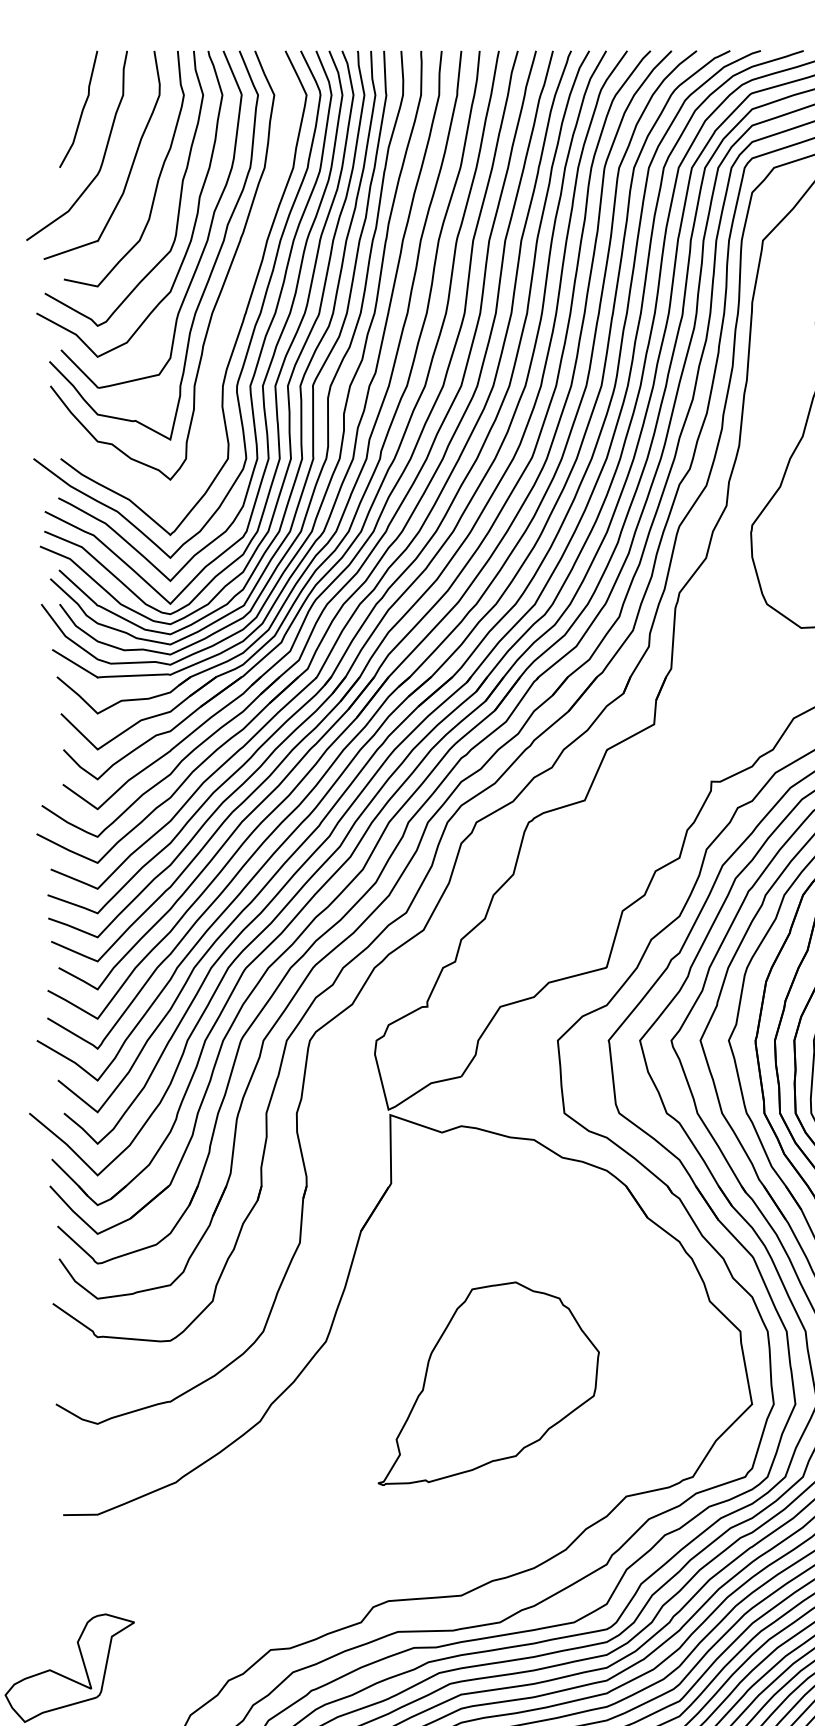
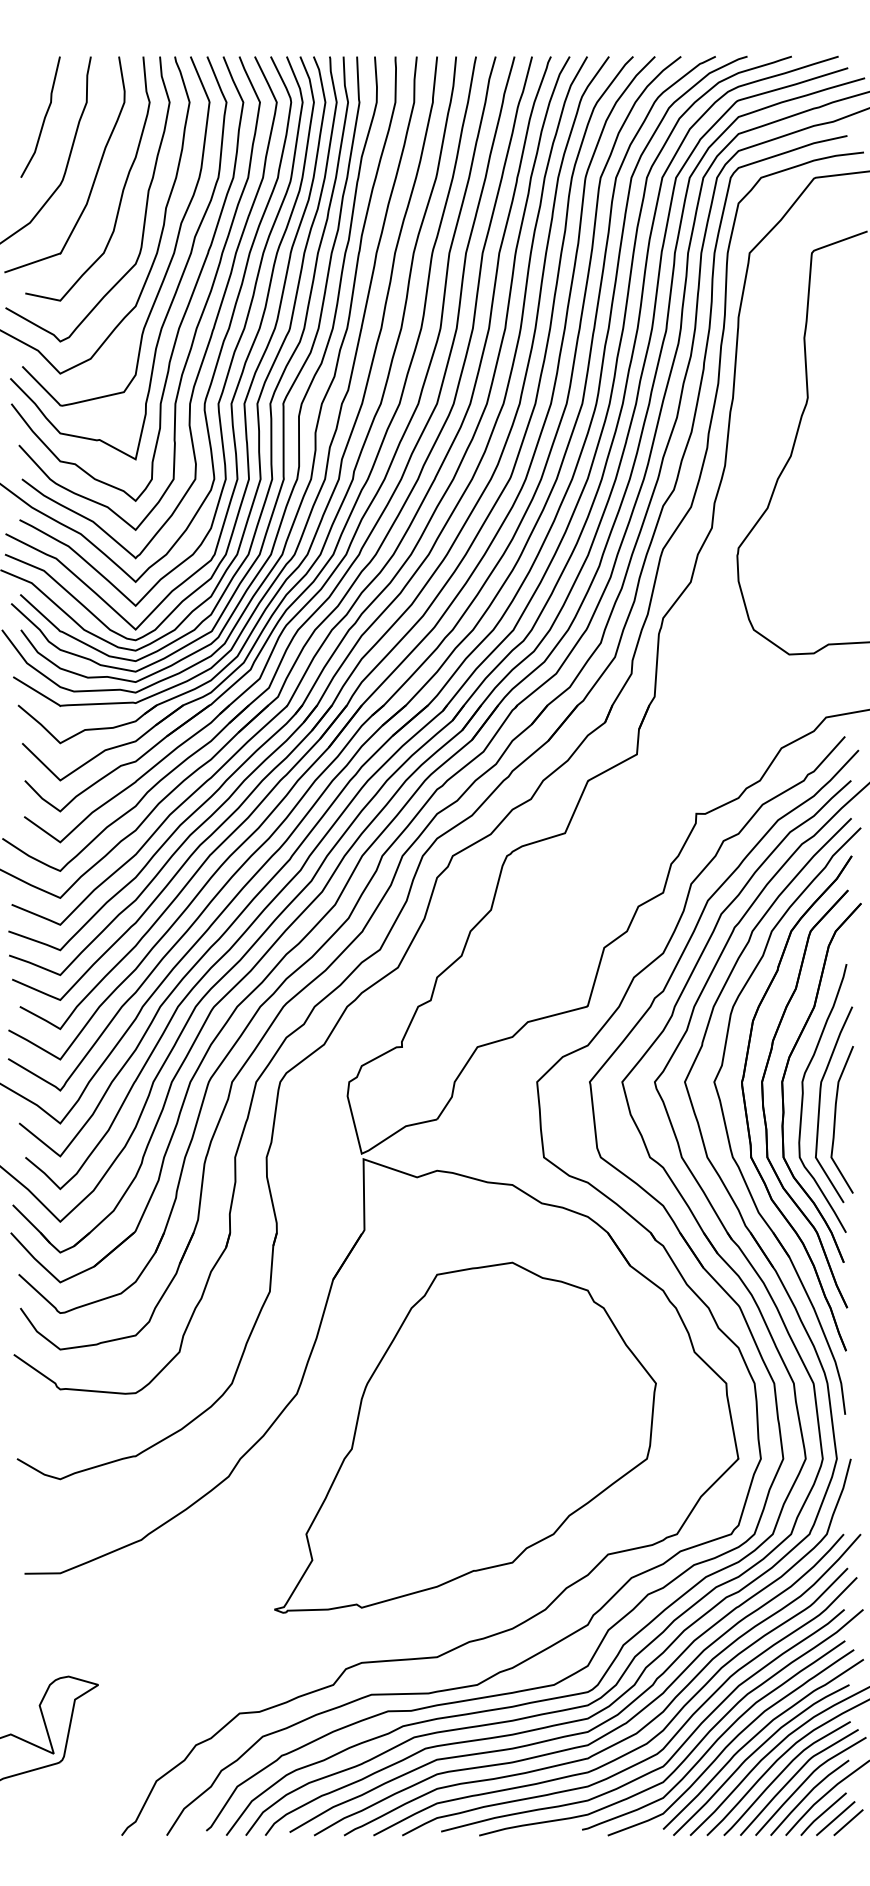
curve: (233, 297) -> (201, 312), added
part: (488, 1383) -> (465, 1437), size x1.67

